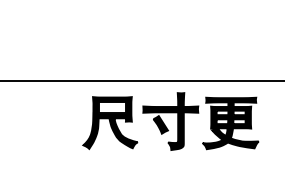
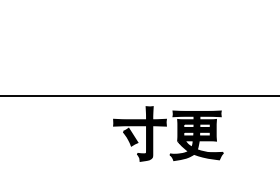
part: (109, 123) -> (82, 135), removed

